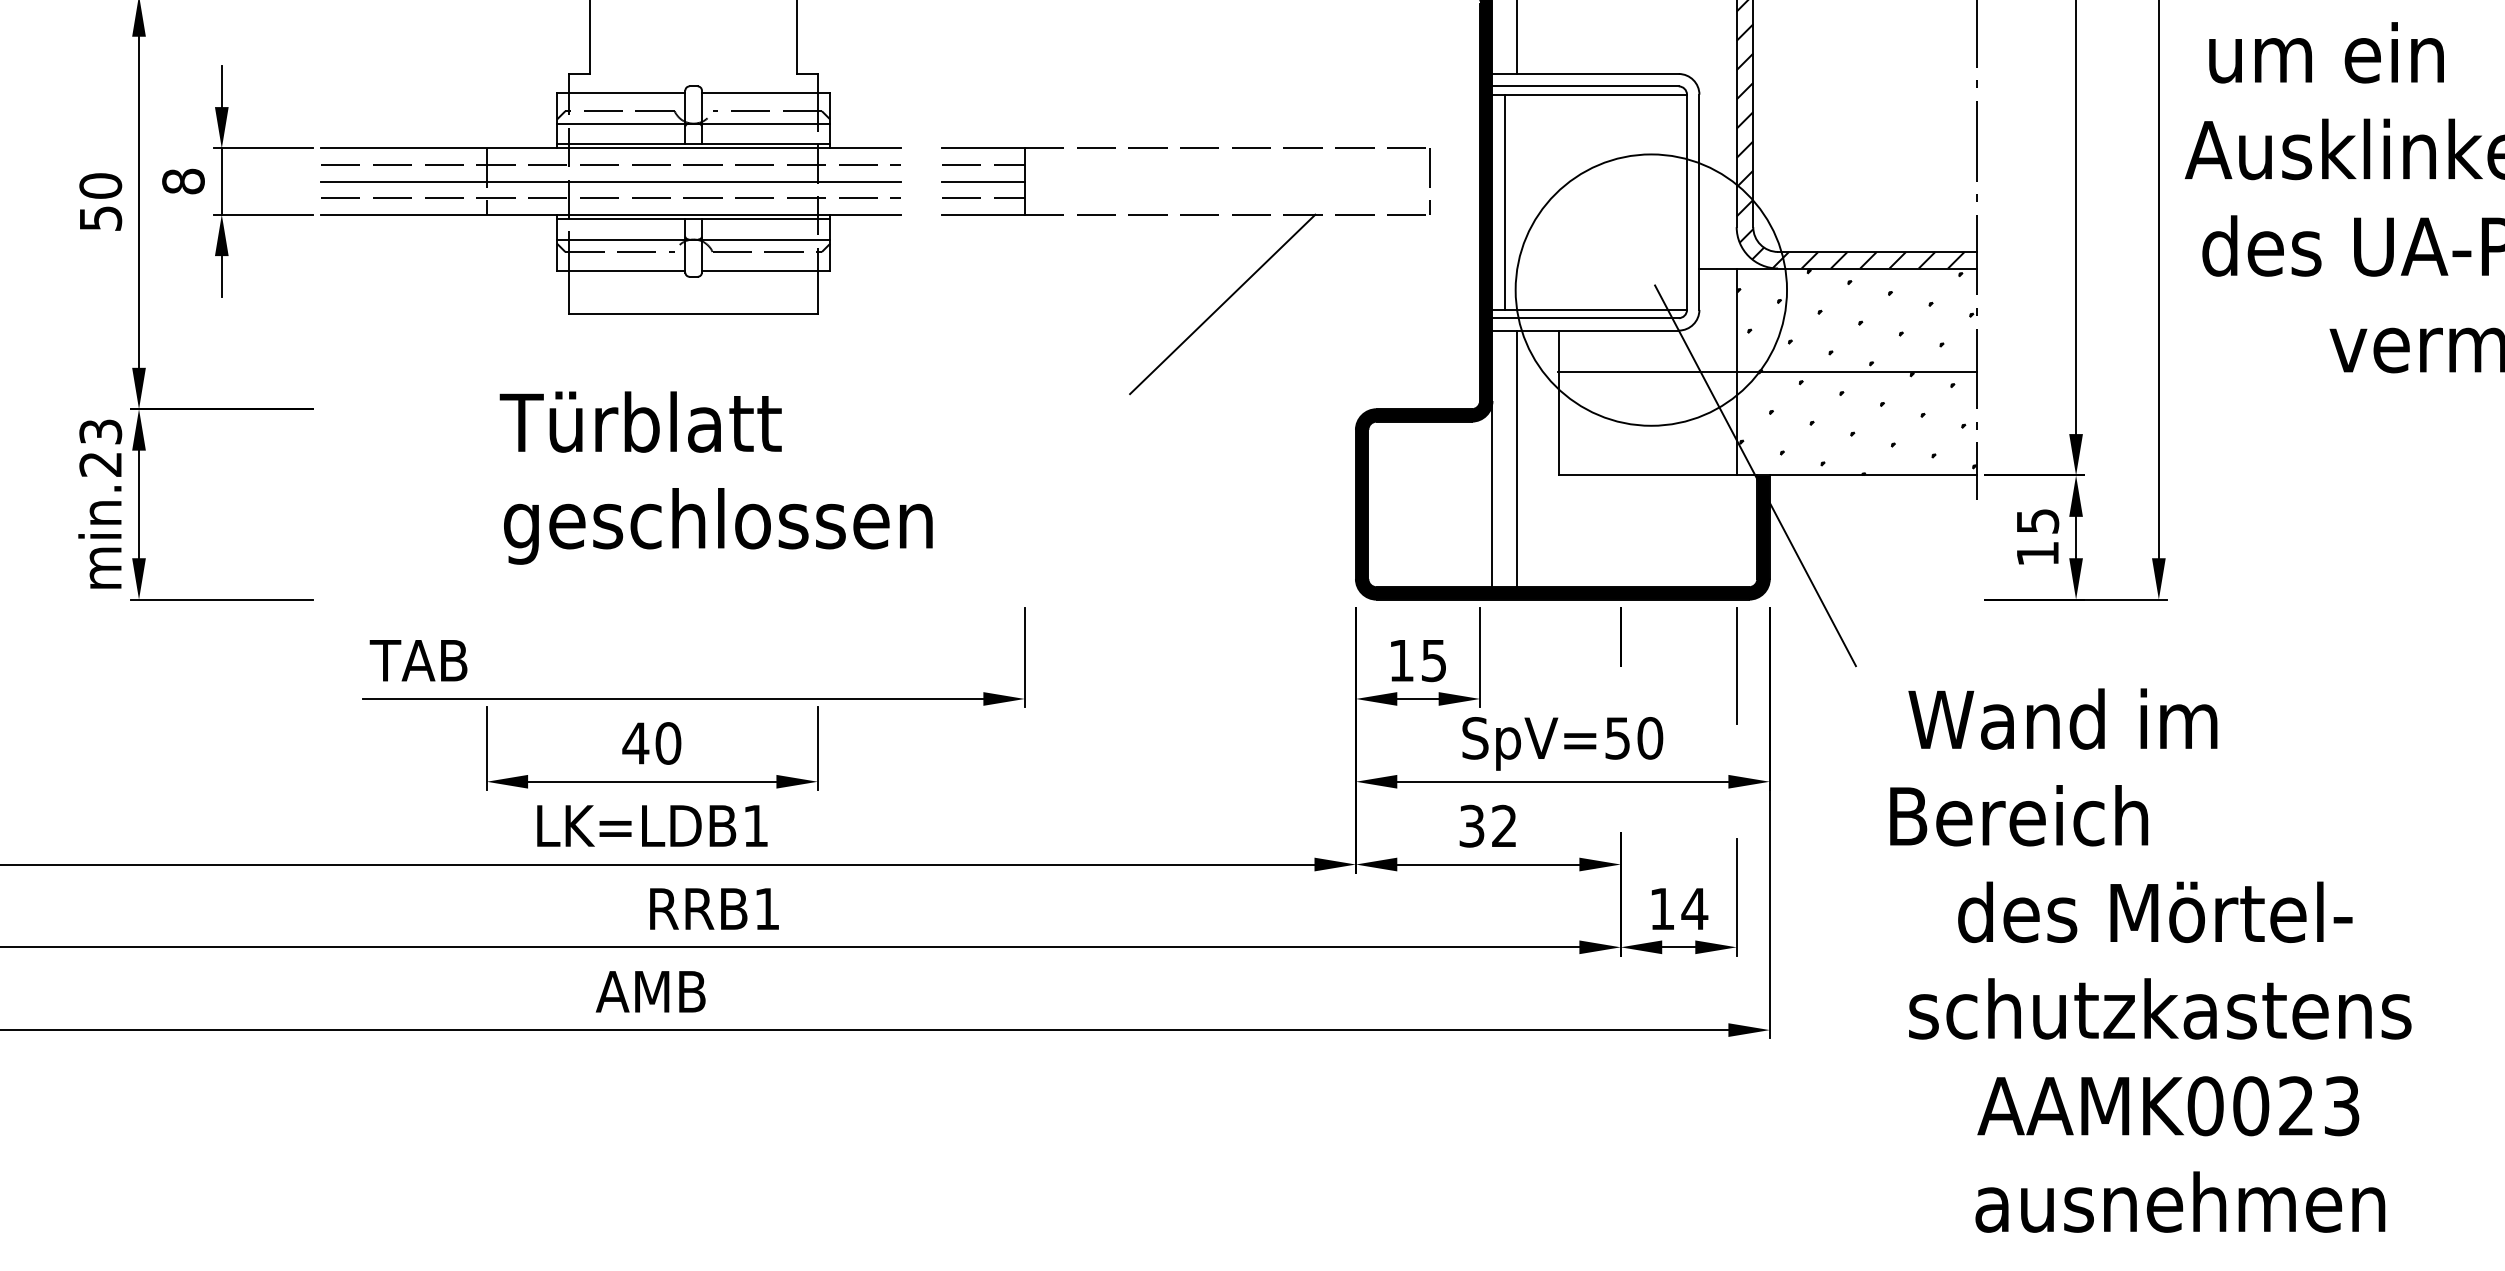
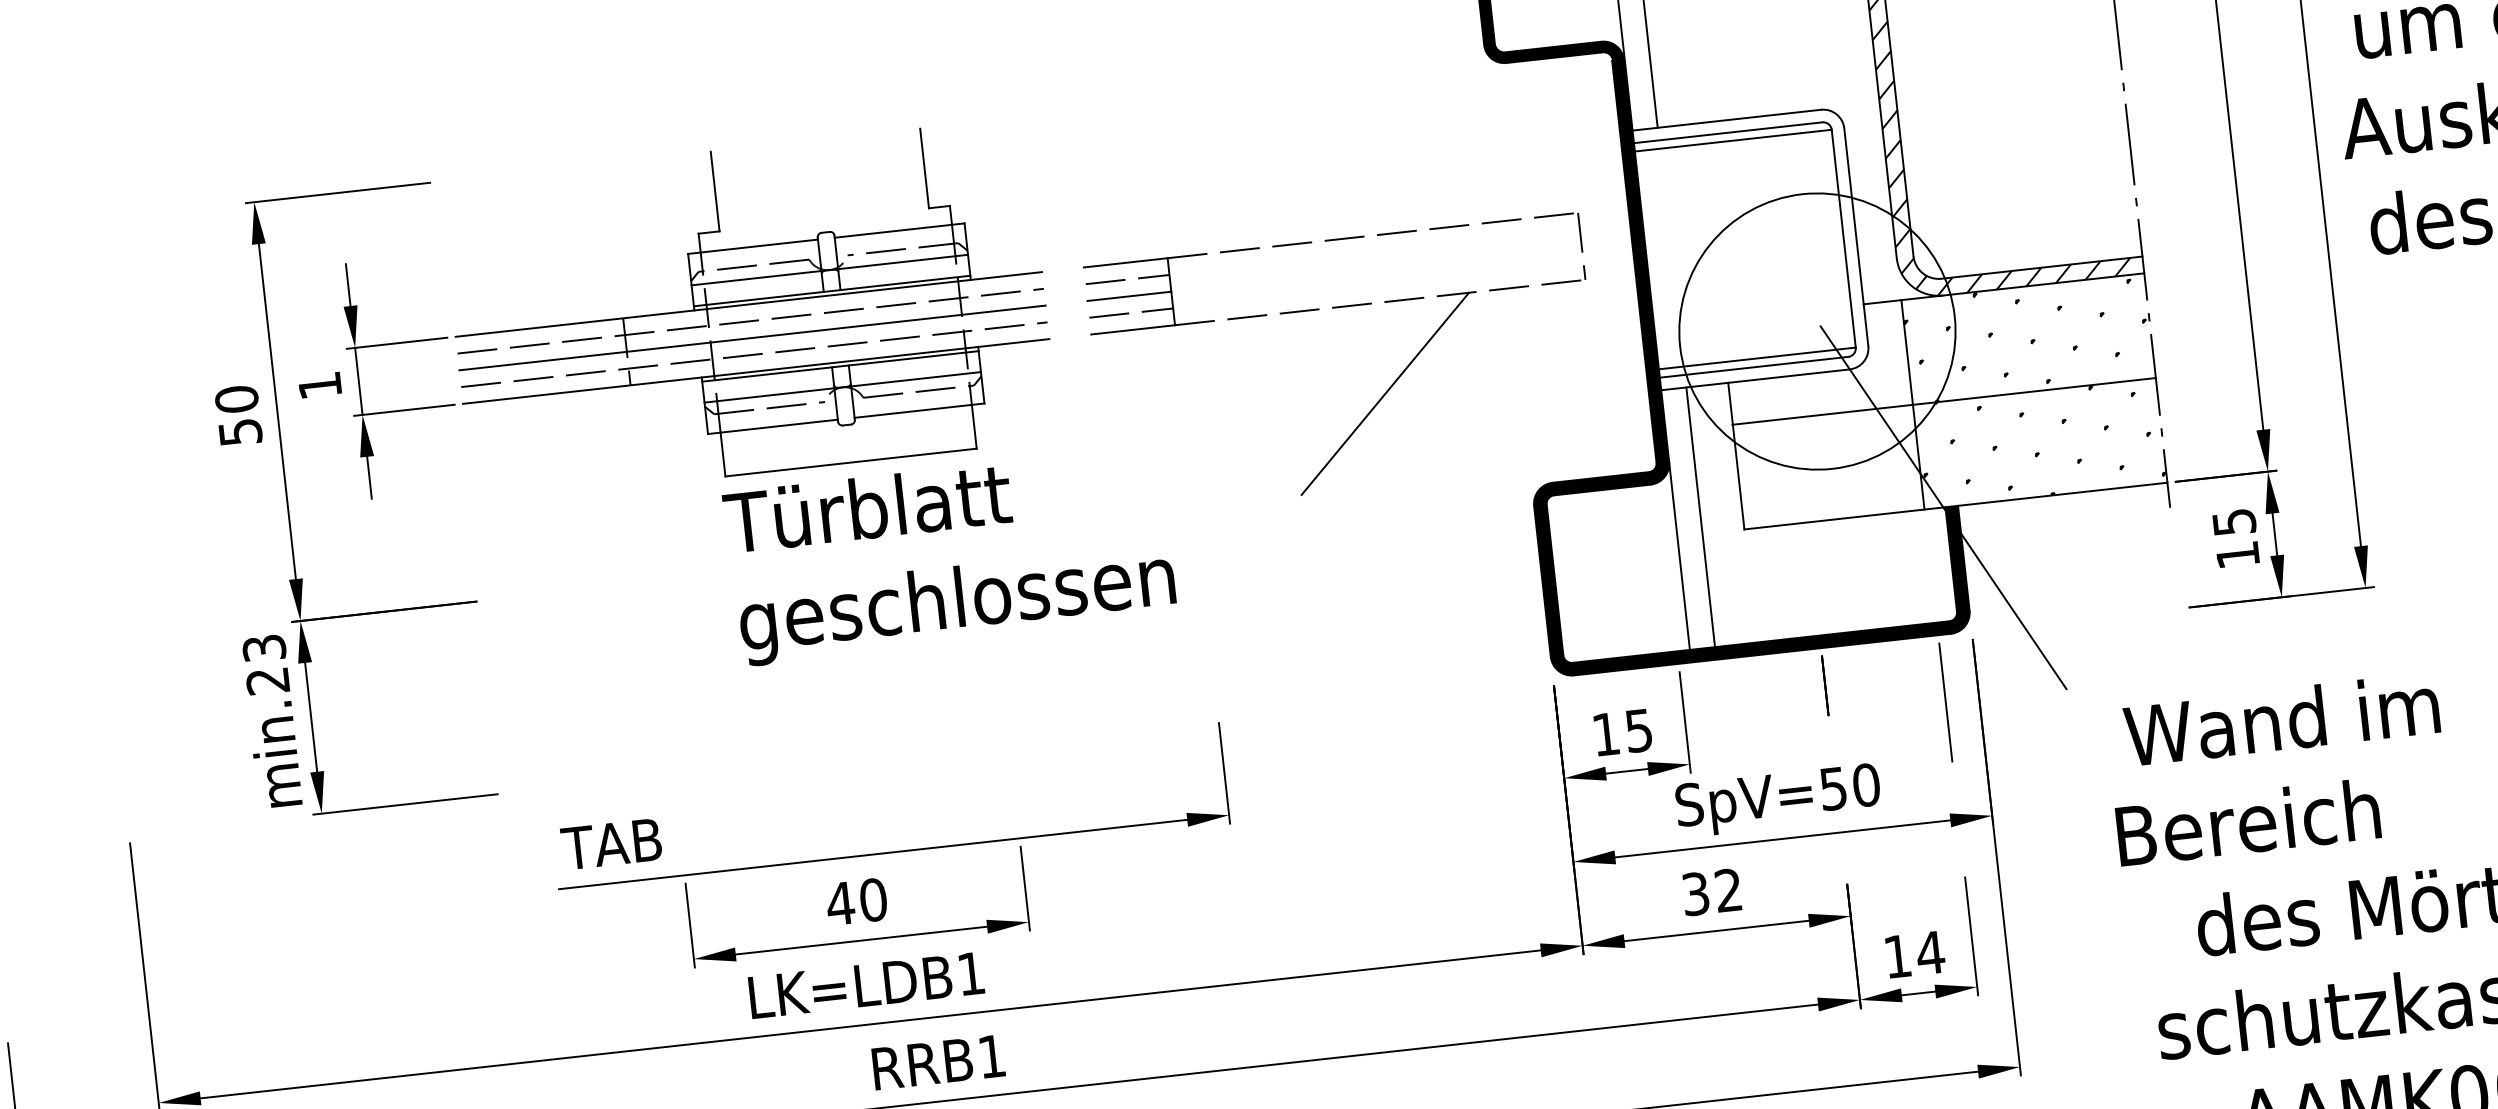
text: (183, 181) -> (320, 385), 8 -> 1
line: (1504, 201) -> (1658, 258), removed
text: (715, 477) -> (949, 555), moved

